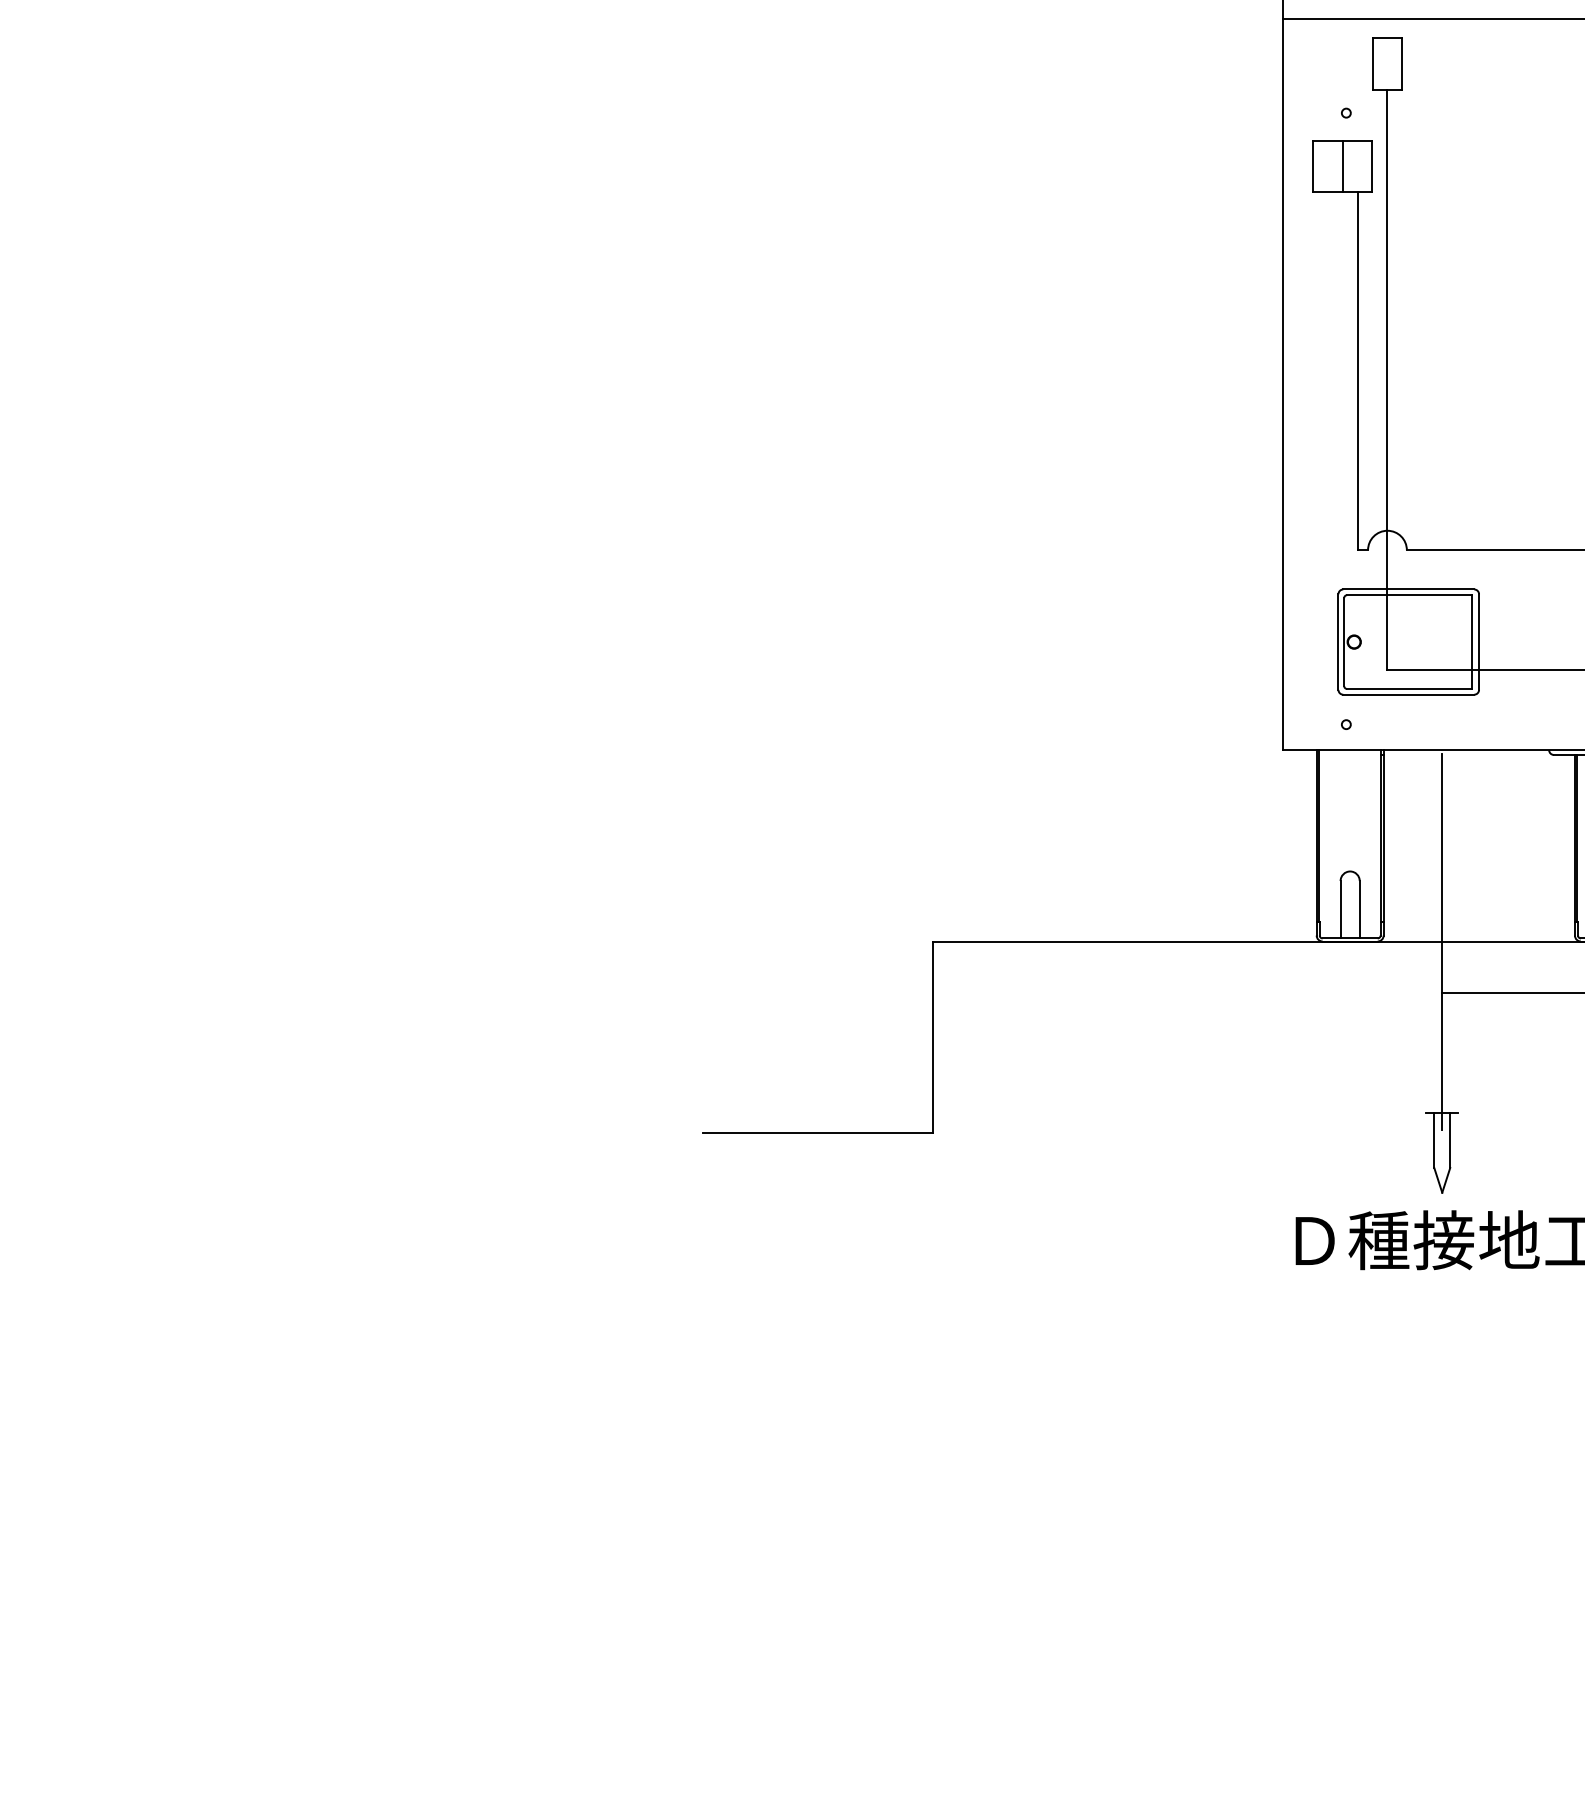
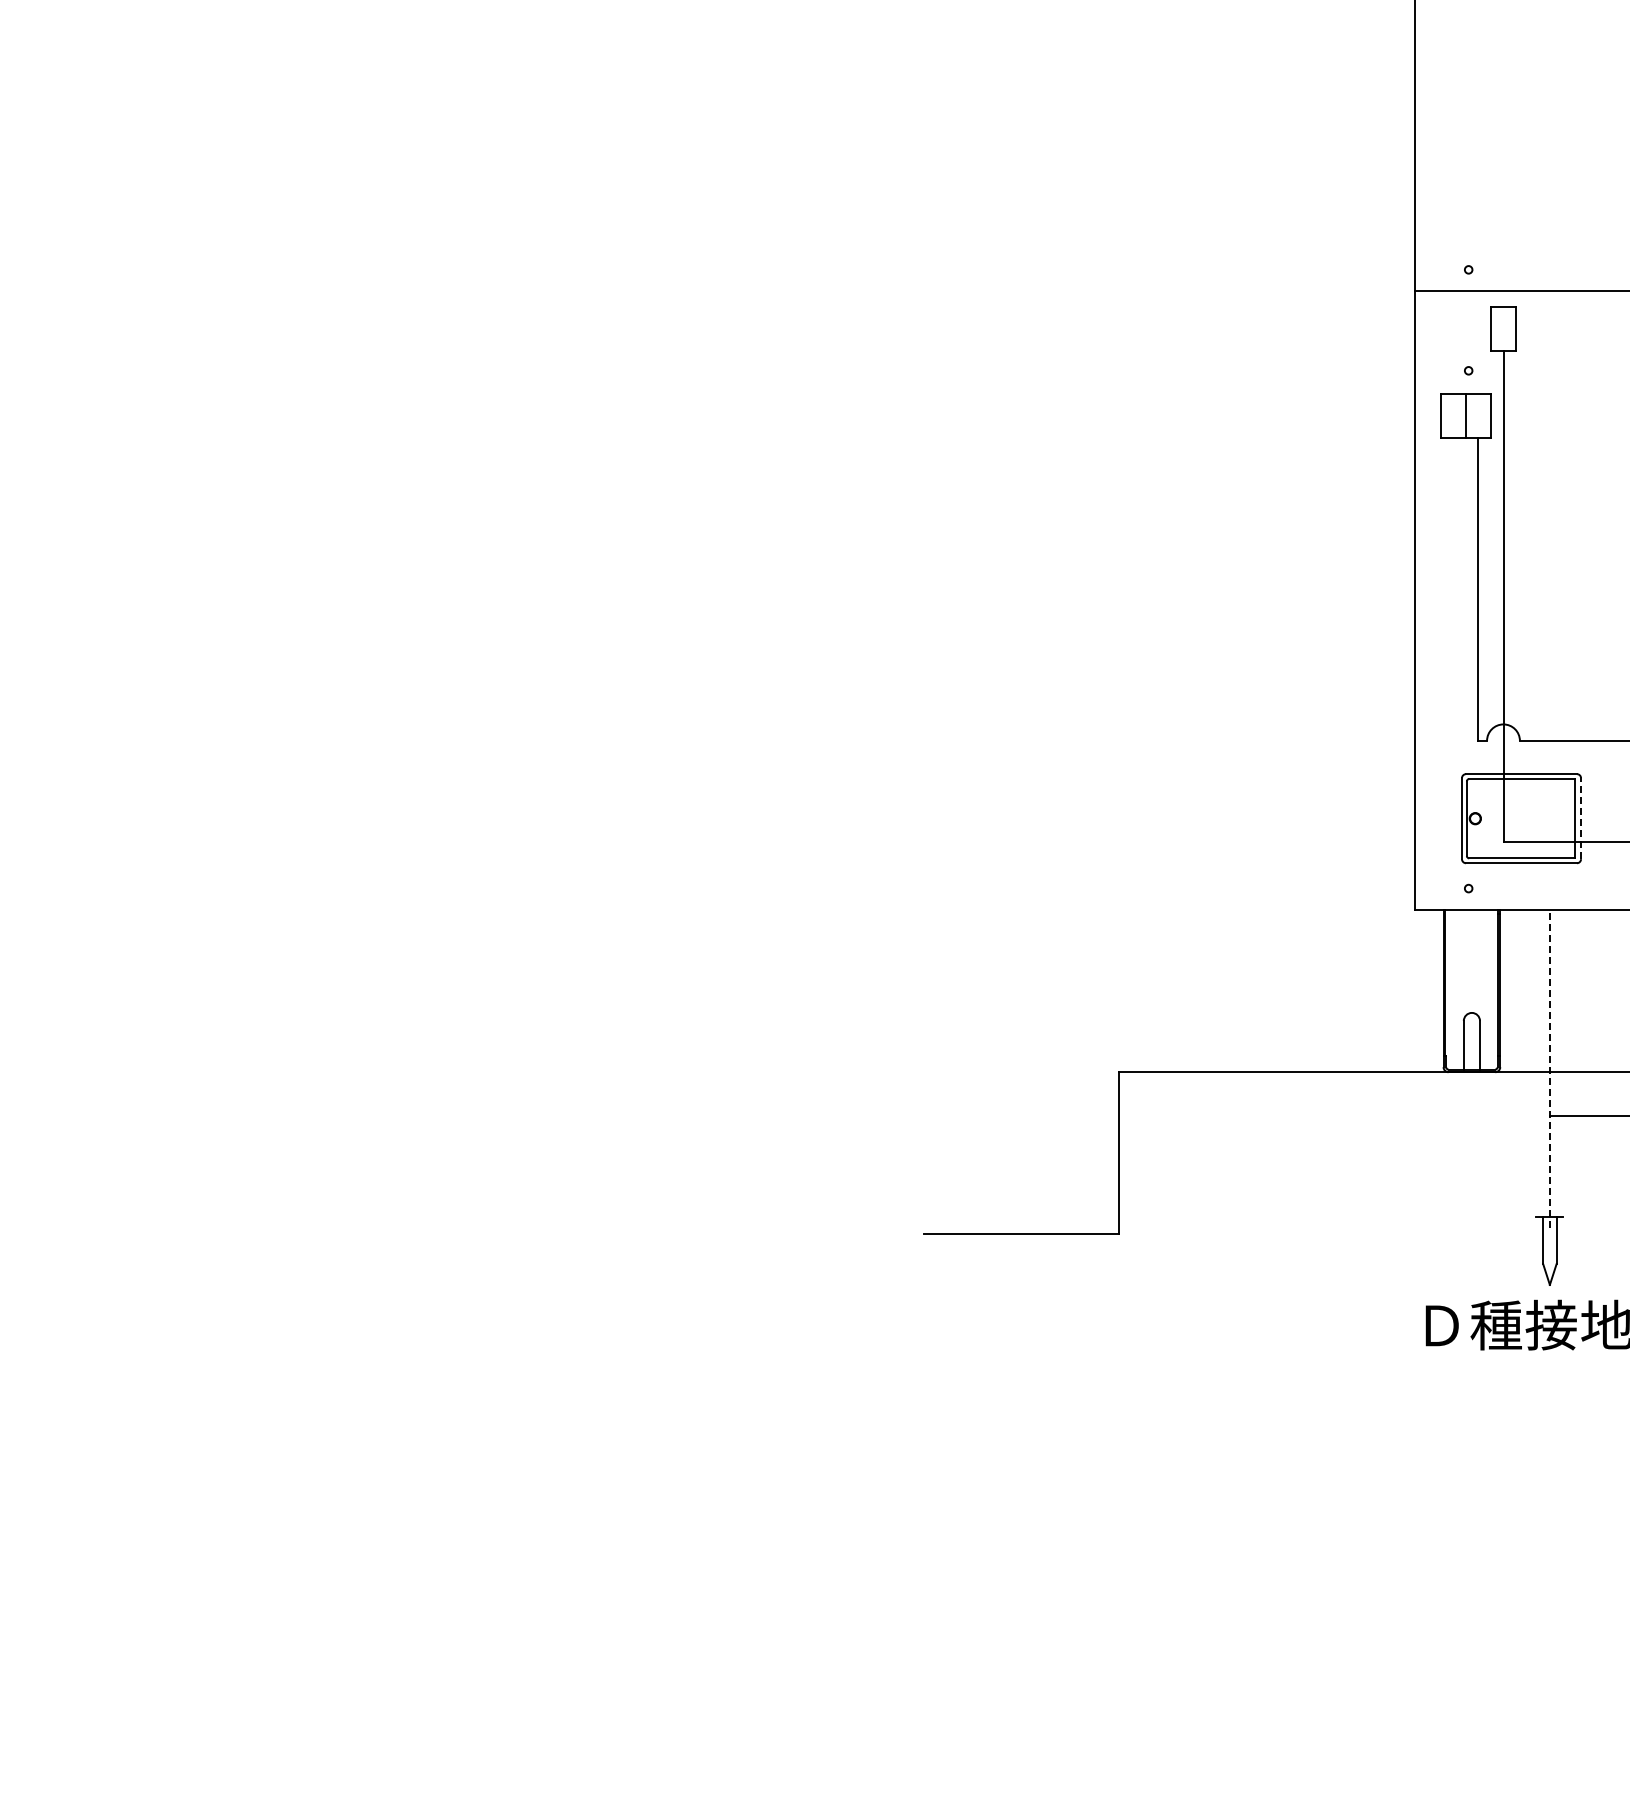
line: (1479, 641) -> (1581, 818), solid -> dashed
line: (1441, 943) -> (1549, 1073), solid -> dashed

